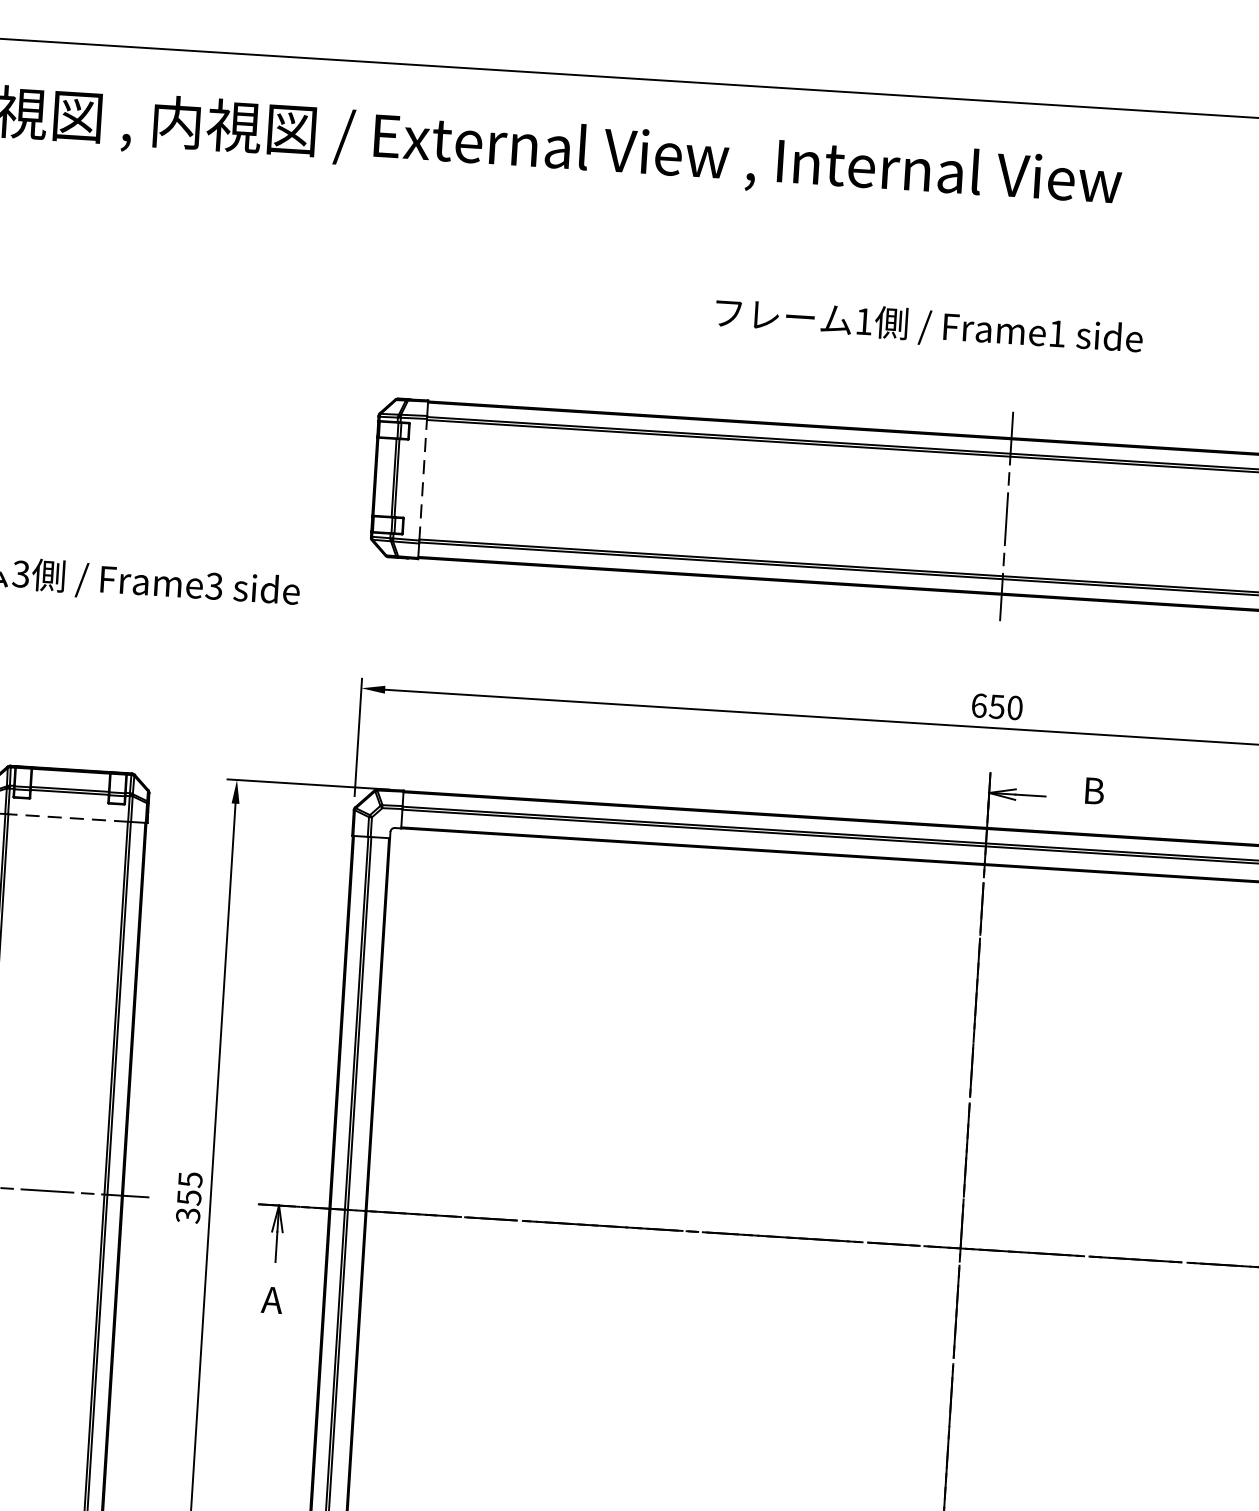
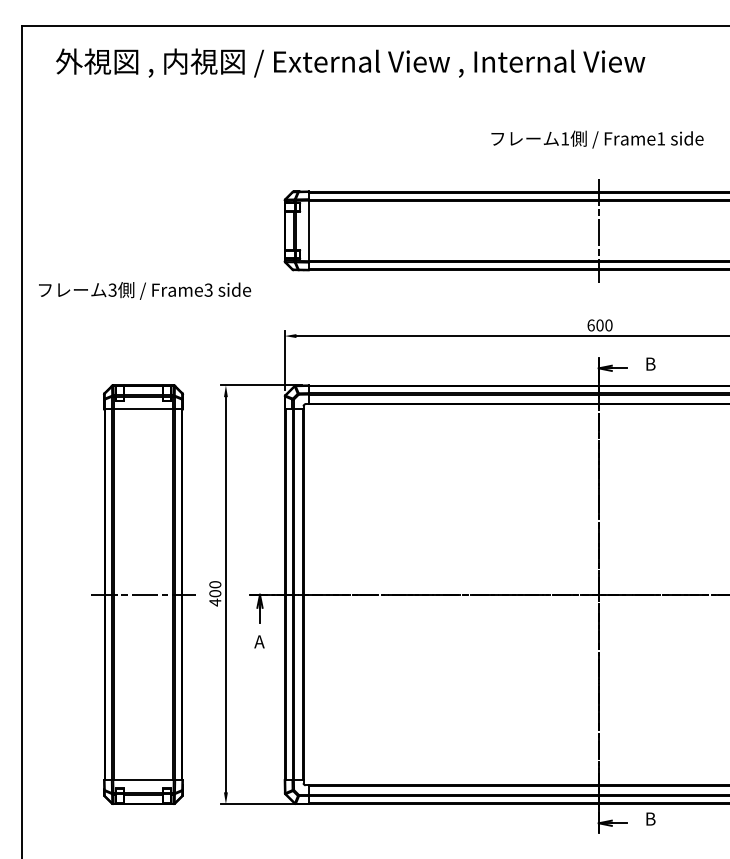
text: (929, 326) -> (597, 139), moved
line: (422, 478) -> (308, 230), dashed -> solid
text: (996, 706) -> (599, 325), 650 -> 600
line: (68, 818) -> (143, 409), dashed -> solid
text: (189, 1197) -> (215, 593), 355 -> 400

